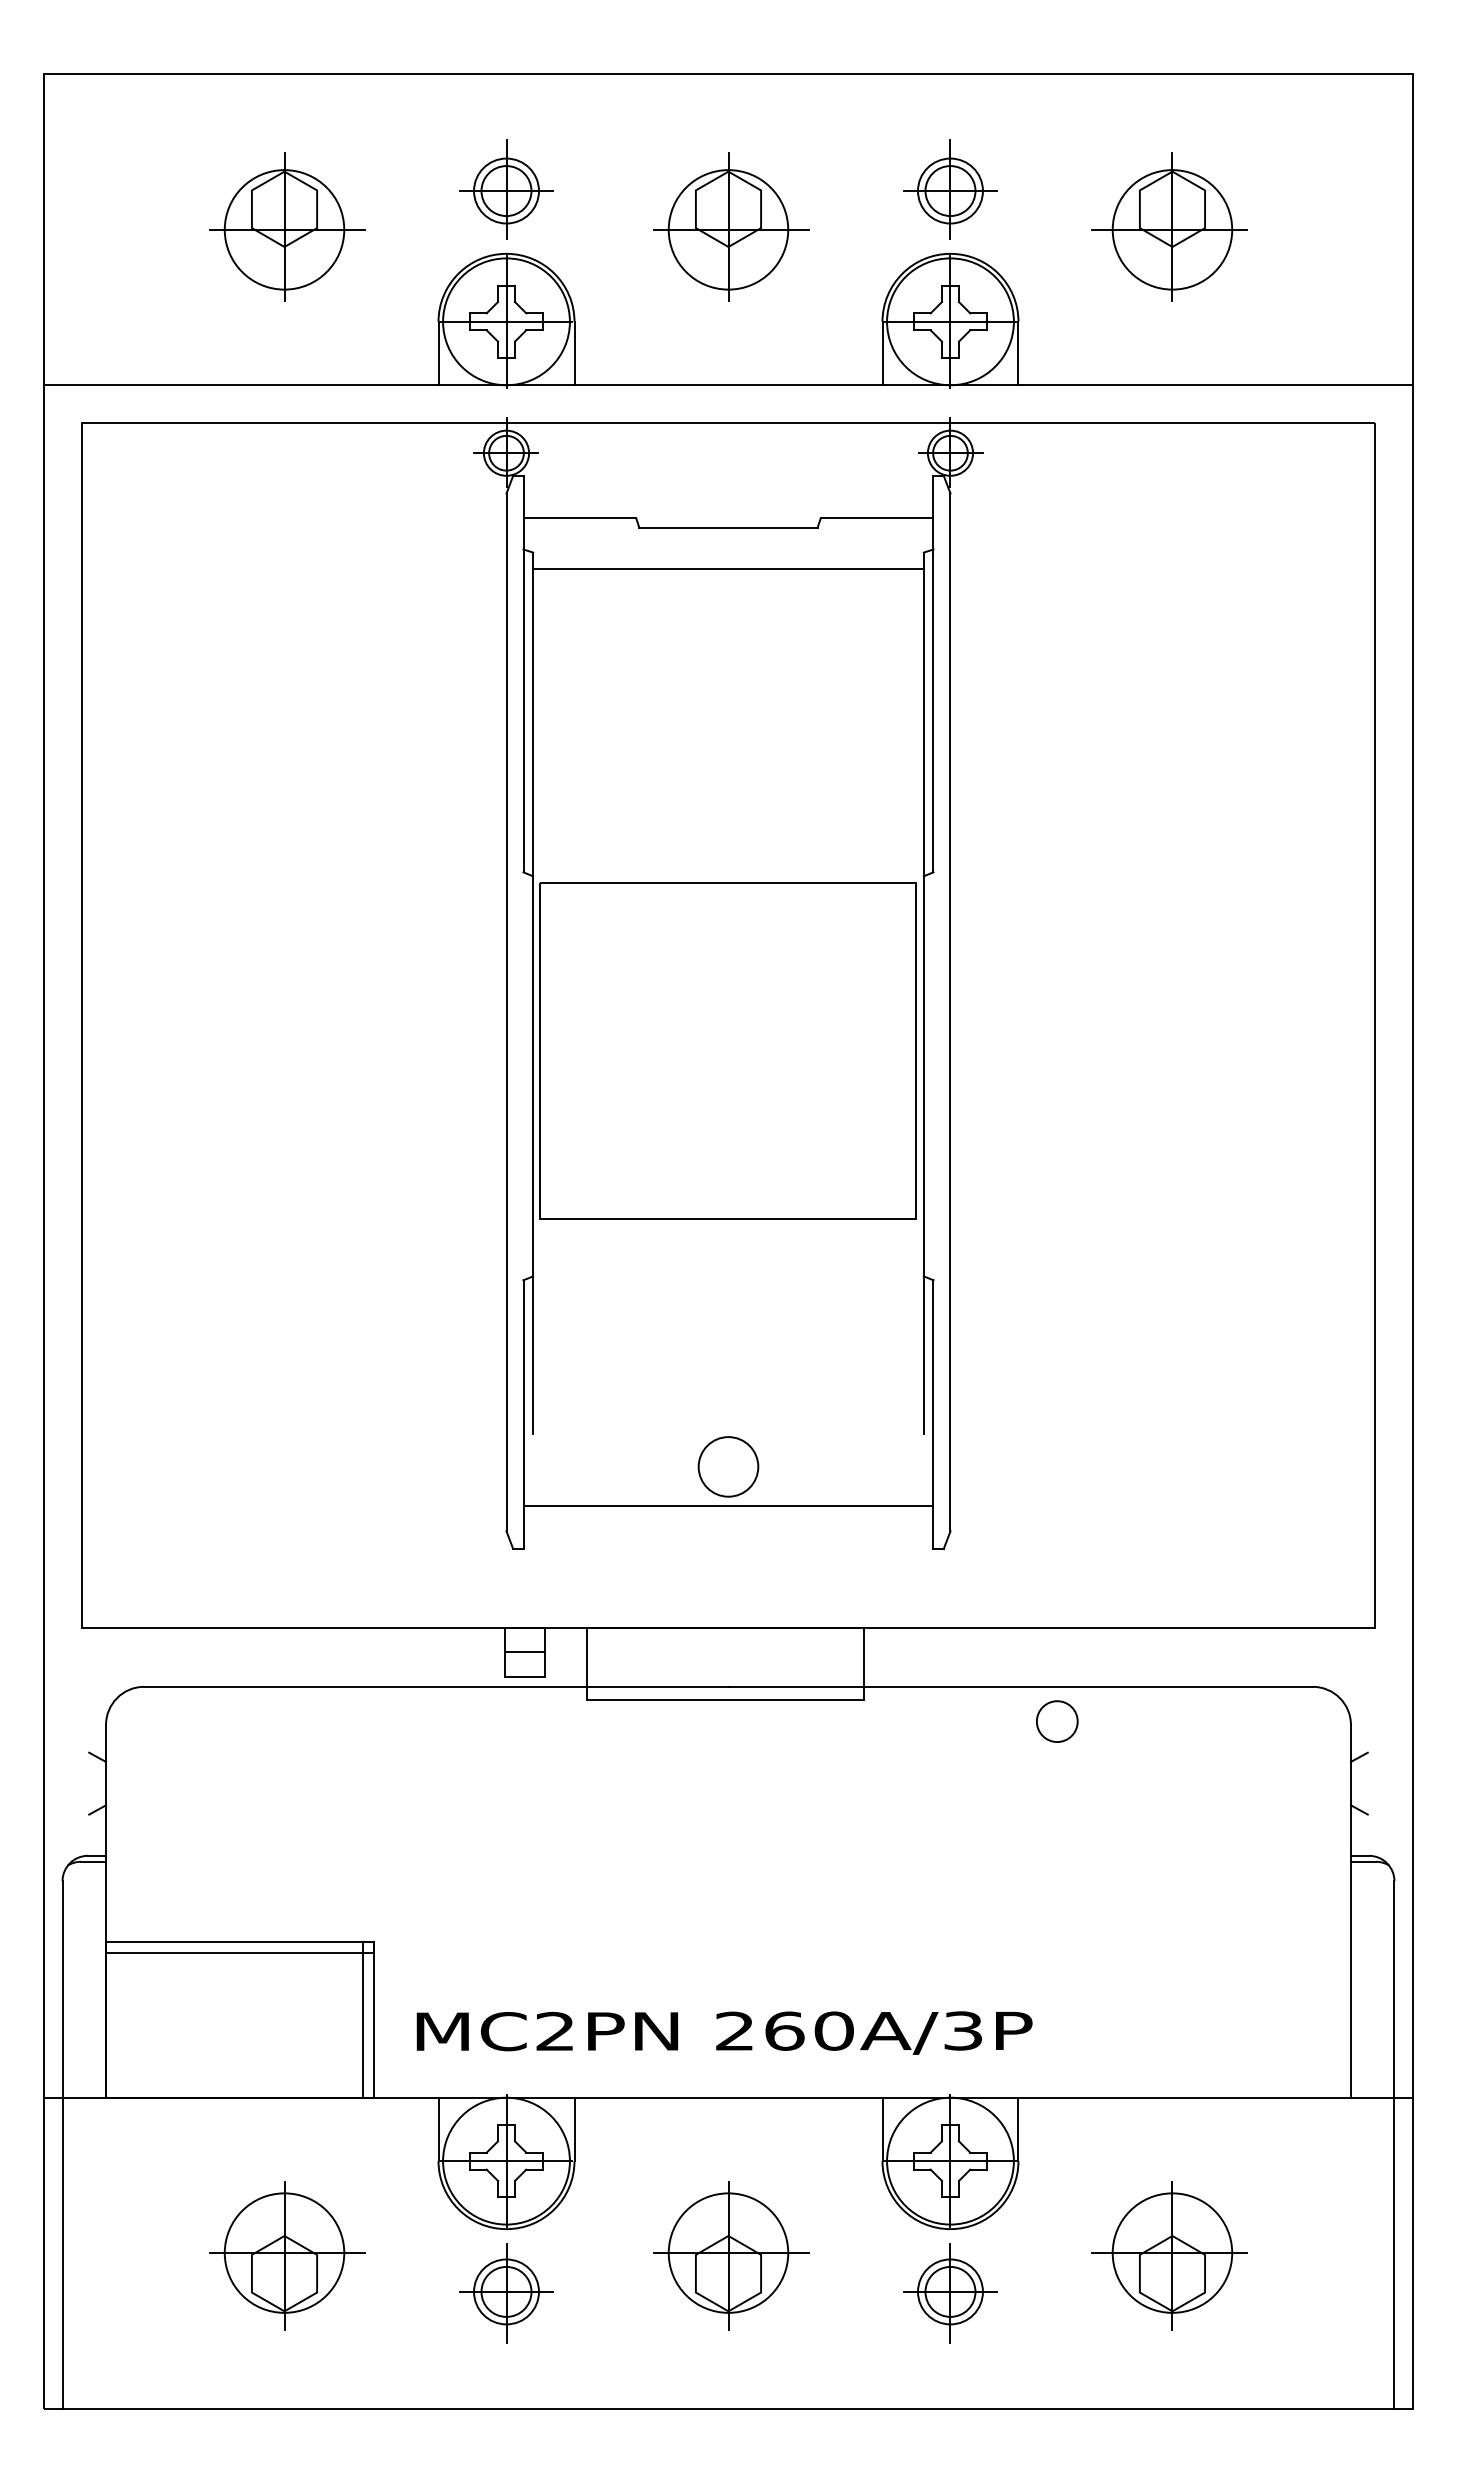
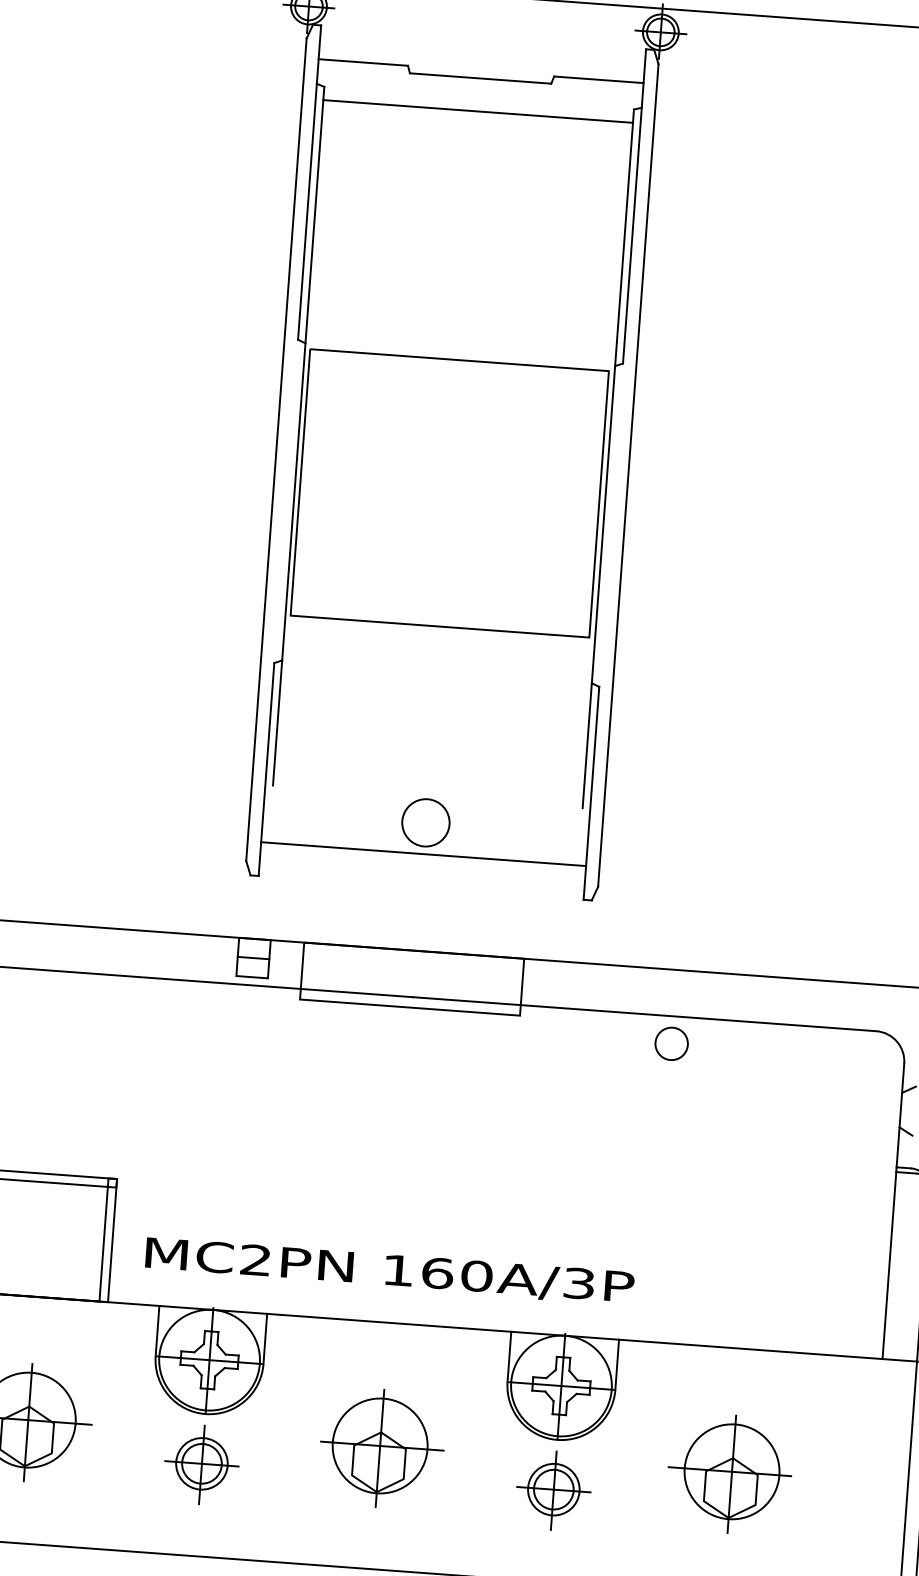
text: (734, 2030) -> (397, 1269), 260A/3P -> 160A/3P

